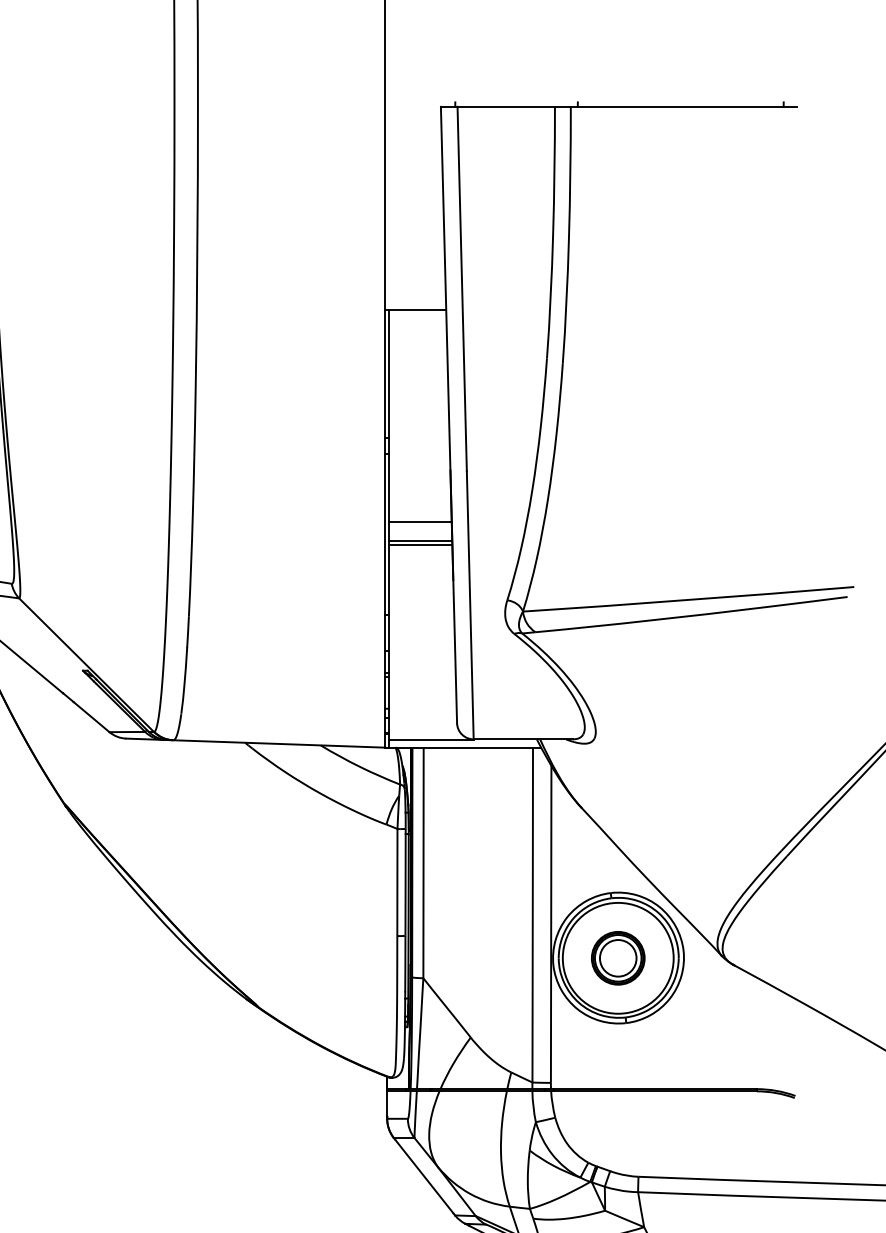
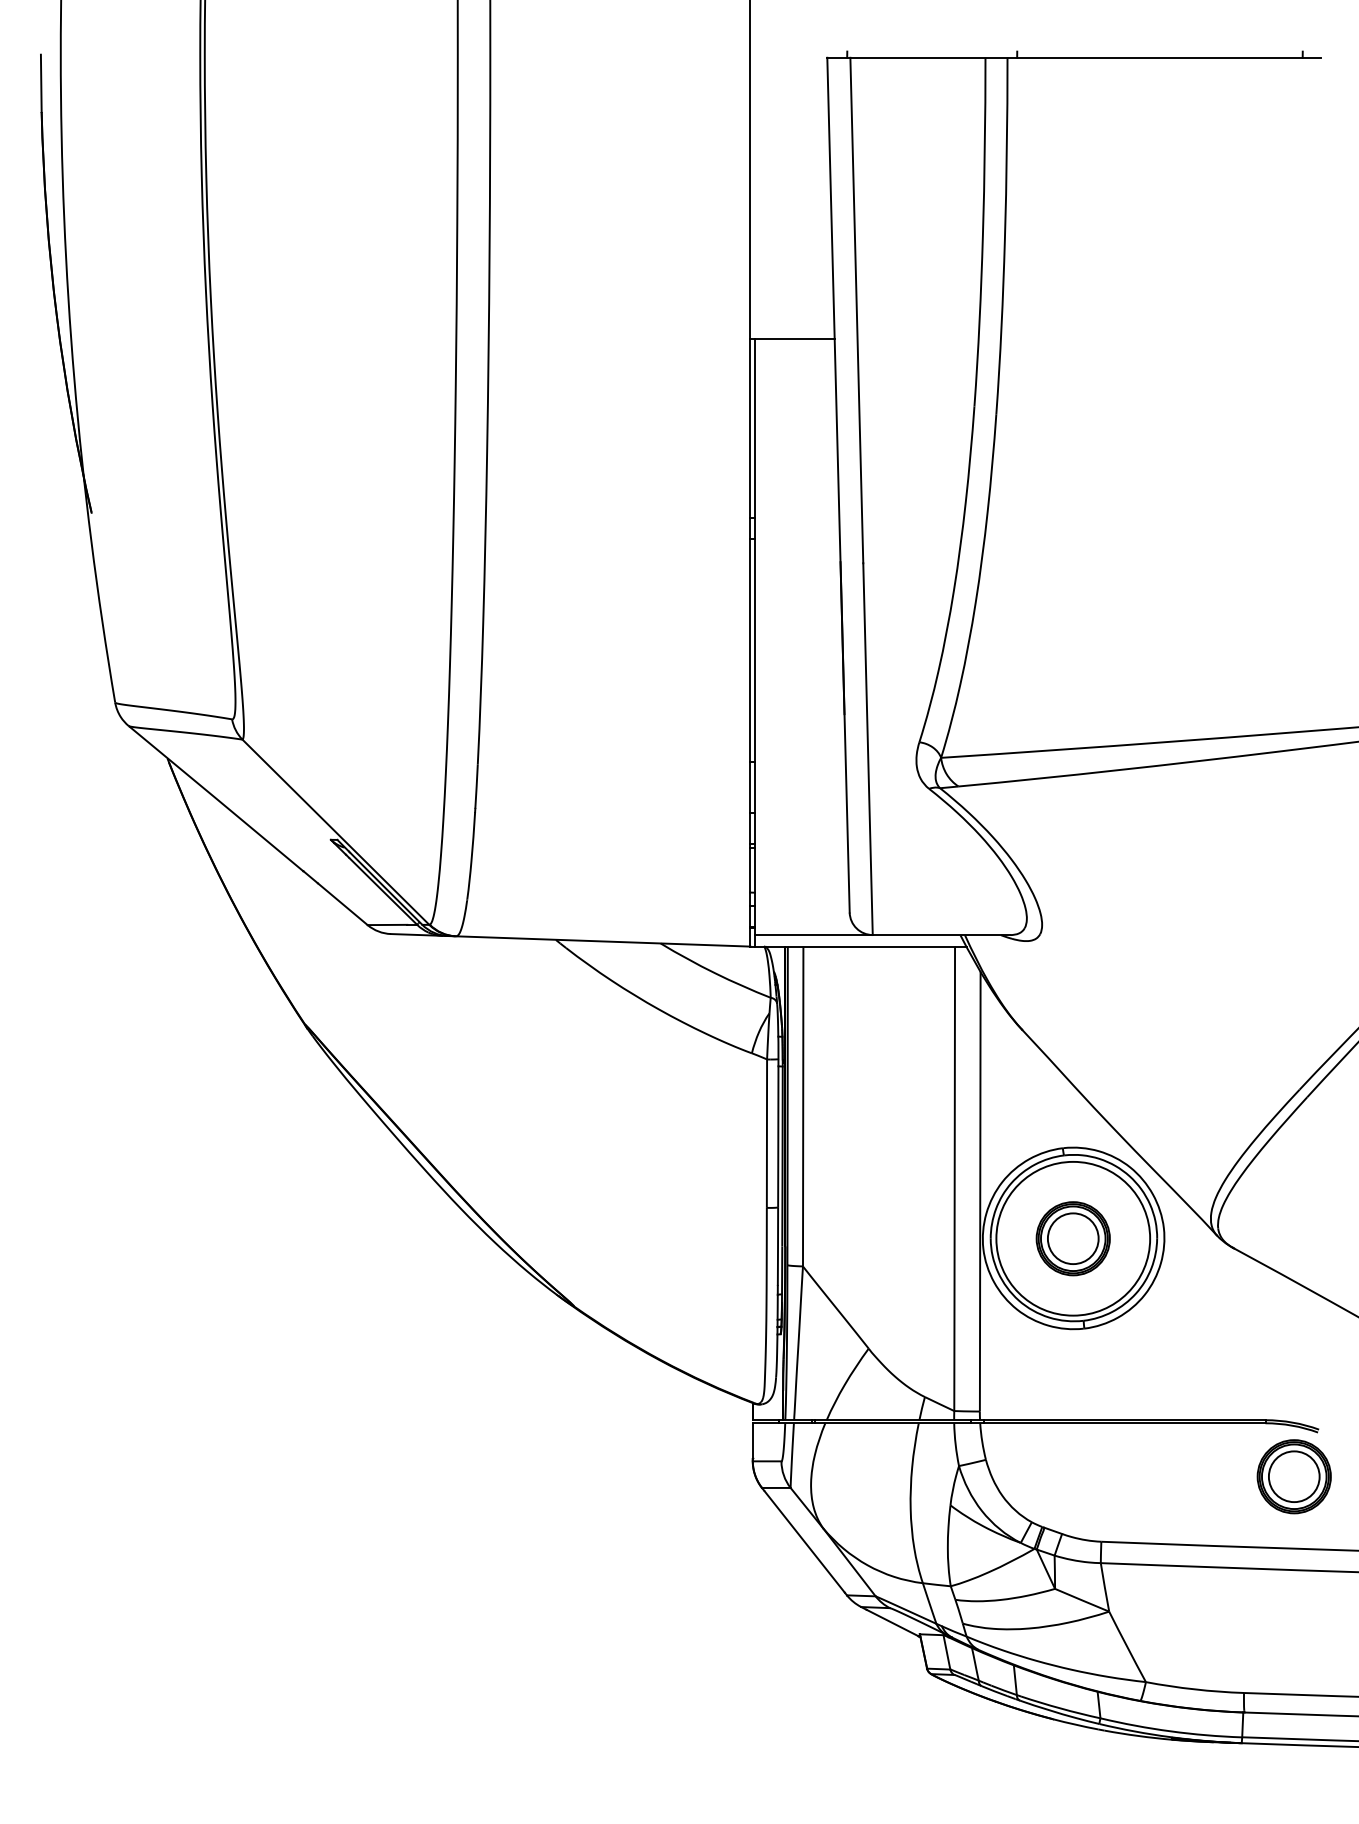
line: (420, 521) -> (798, 633), removed
line: (420, 541) -> (798, 660), removed
line: (420, 544) -> (798, 665), removed
part: (777, 1129) -> (1293, 1476), added

